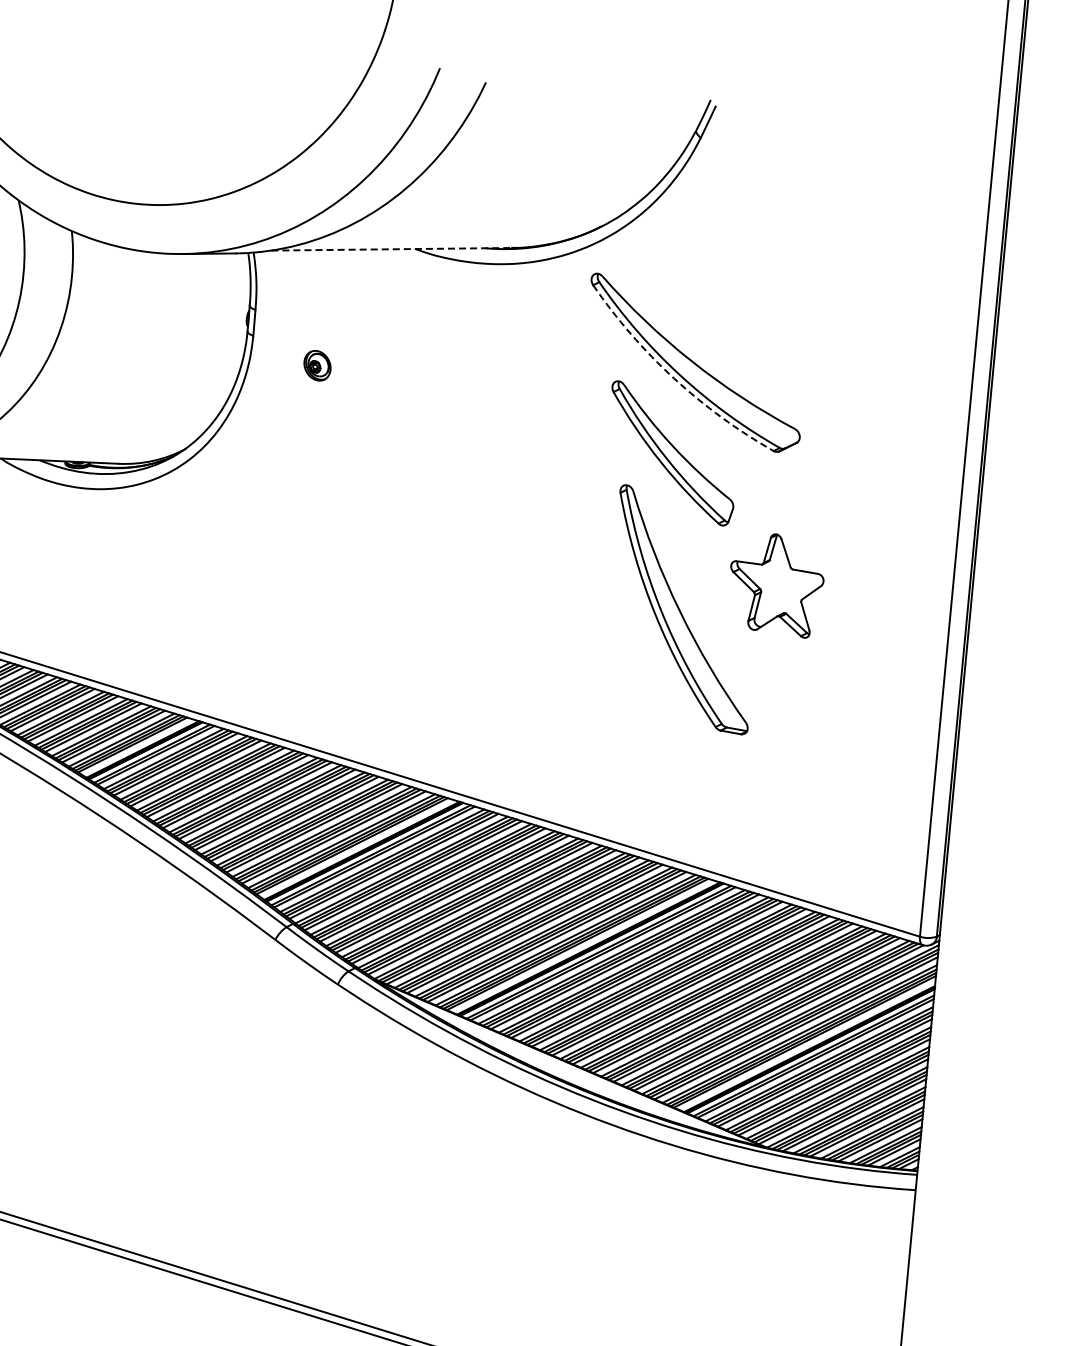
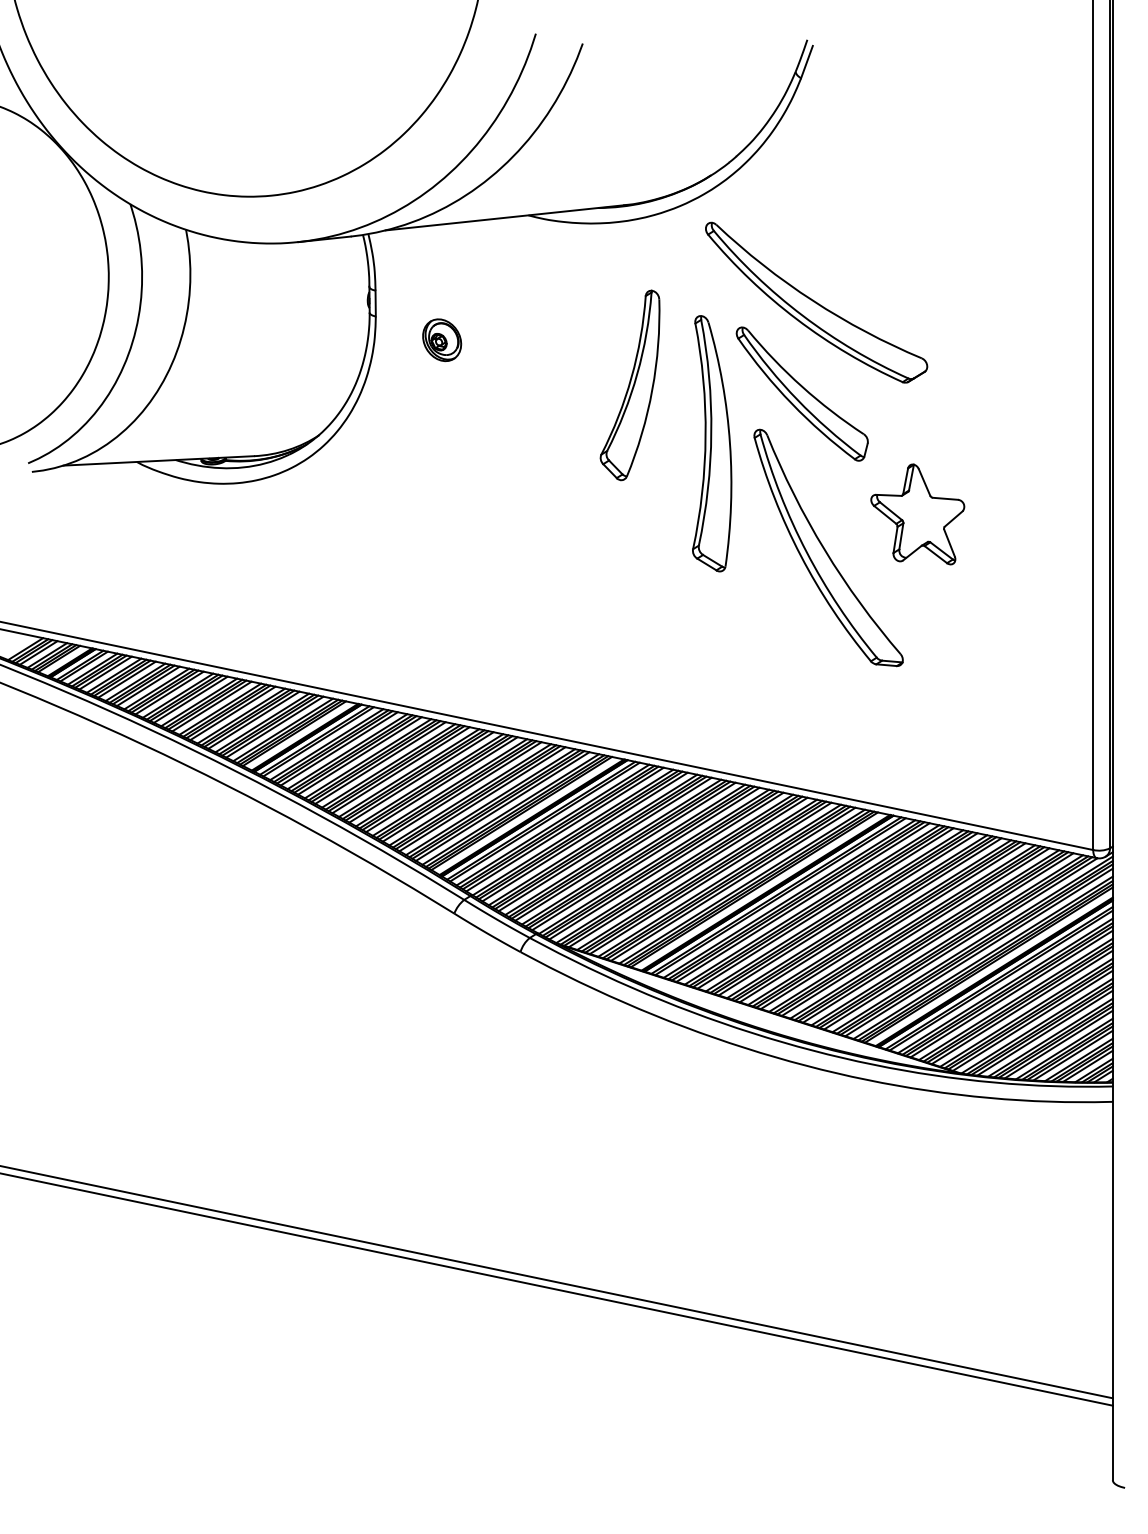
line: (391, 248) -> (504, 217), dashed -> solid
part: (317, 365) -> (442, 340), size x1.43
arc: (674, 378) -> (797, 319), dashed -> solid
part: (500, 428) -> (629, 385), added
part: (577, 494) -> (712, 443), added

